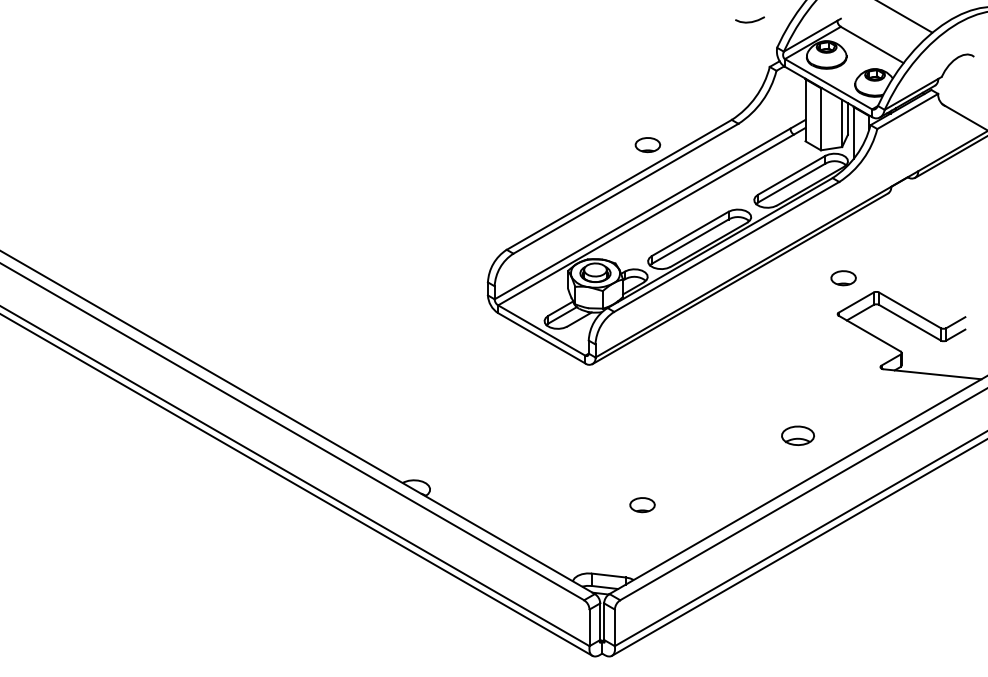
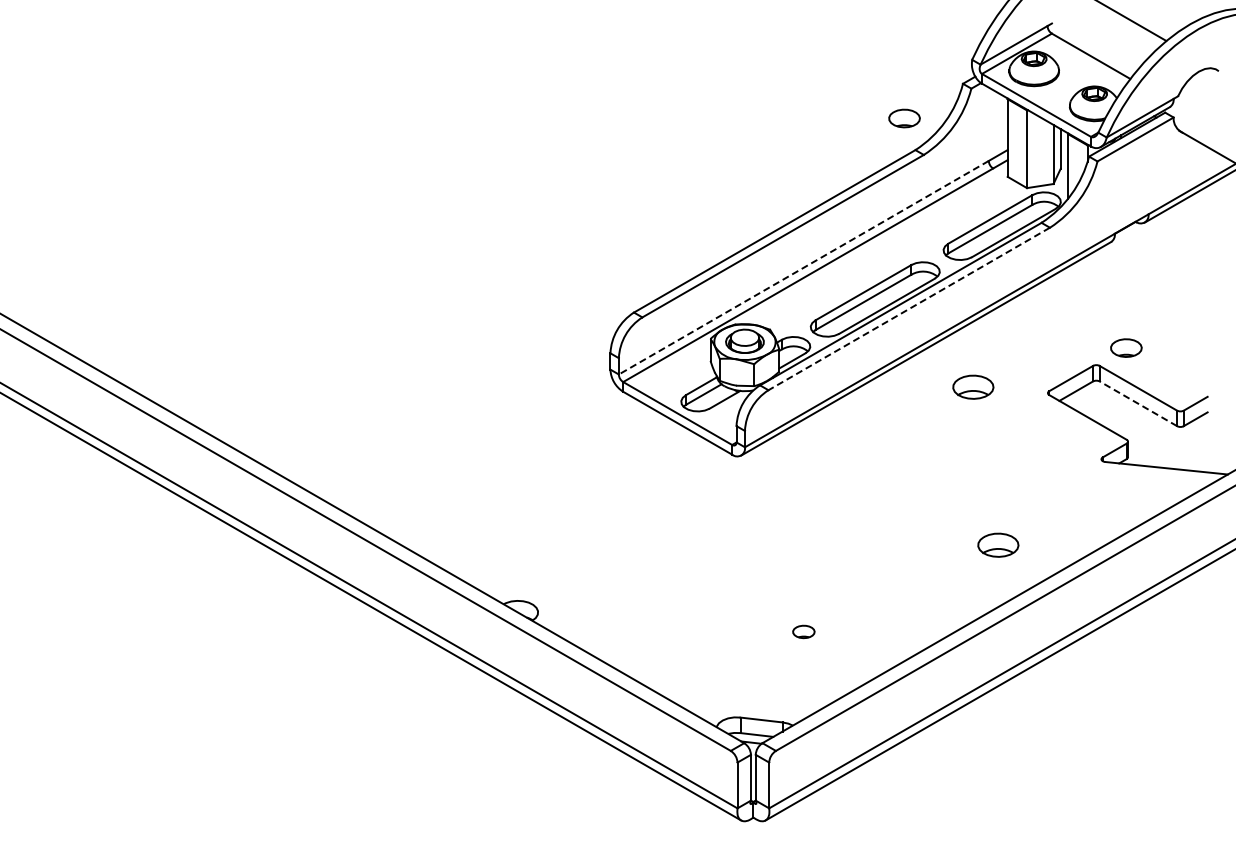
curve: (749, 21) -> (937, 27), removed
part: (647, 145) -> (904, 118), moved
line: (642, 213) -> (803, 267), solid -> dashed
line: (726, 247) -> (908, 309), solid -> dashed
part: (843, 277) -> (1126, 347), moved
part: (778, 308) -> (973, 386), added
line: (910, 322) -> (1138, 403), solid -> dashed
part: (642, 504) -> (803, 631), size x0.7

